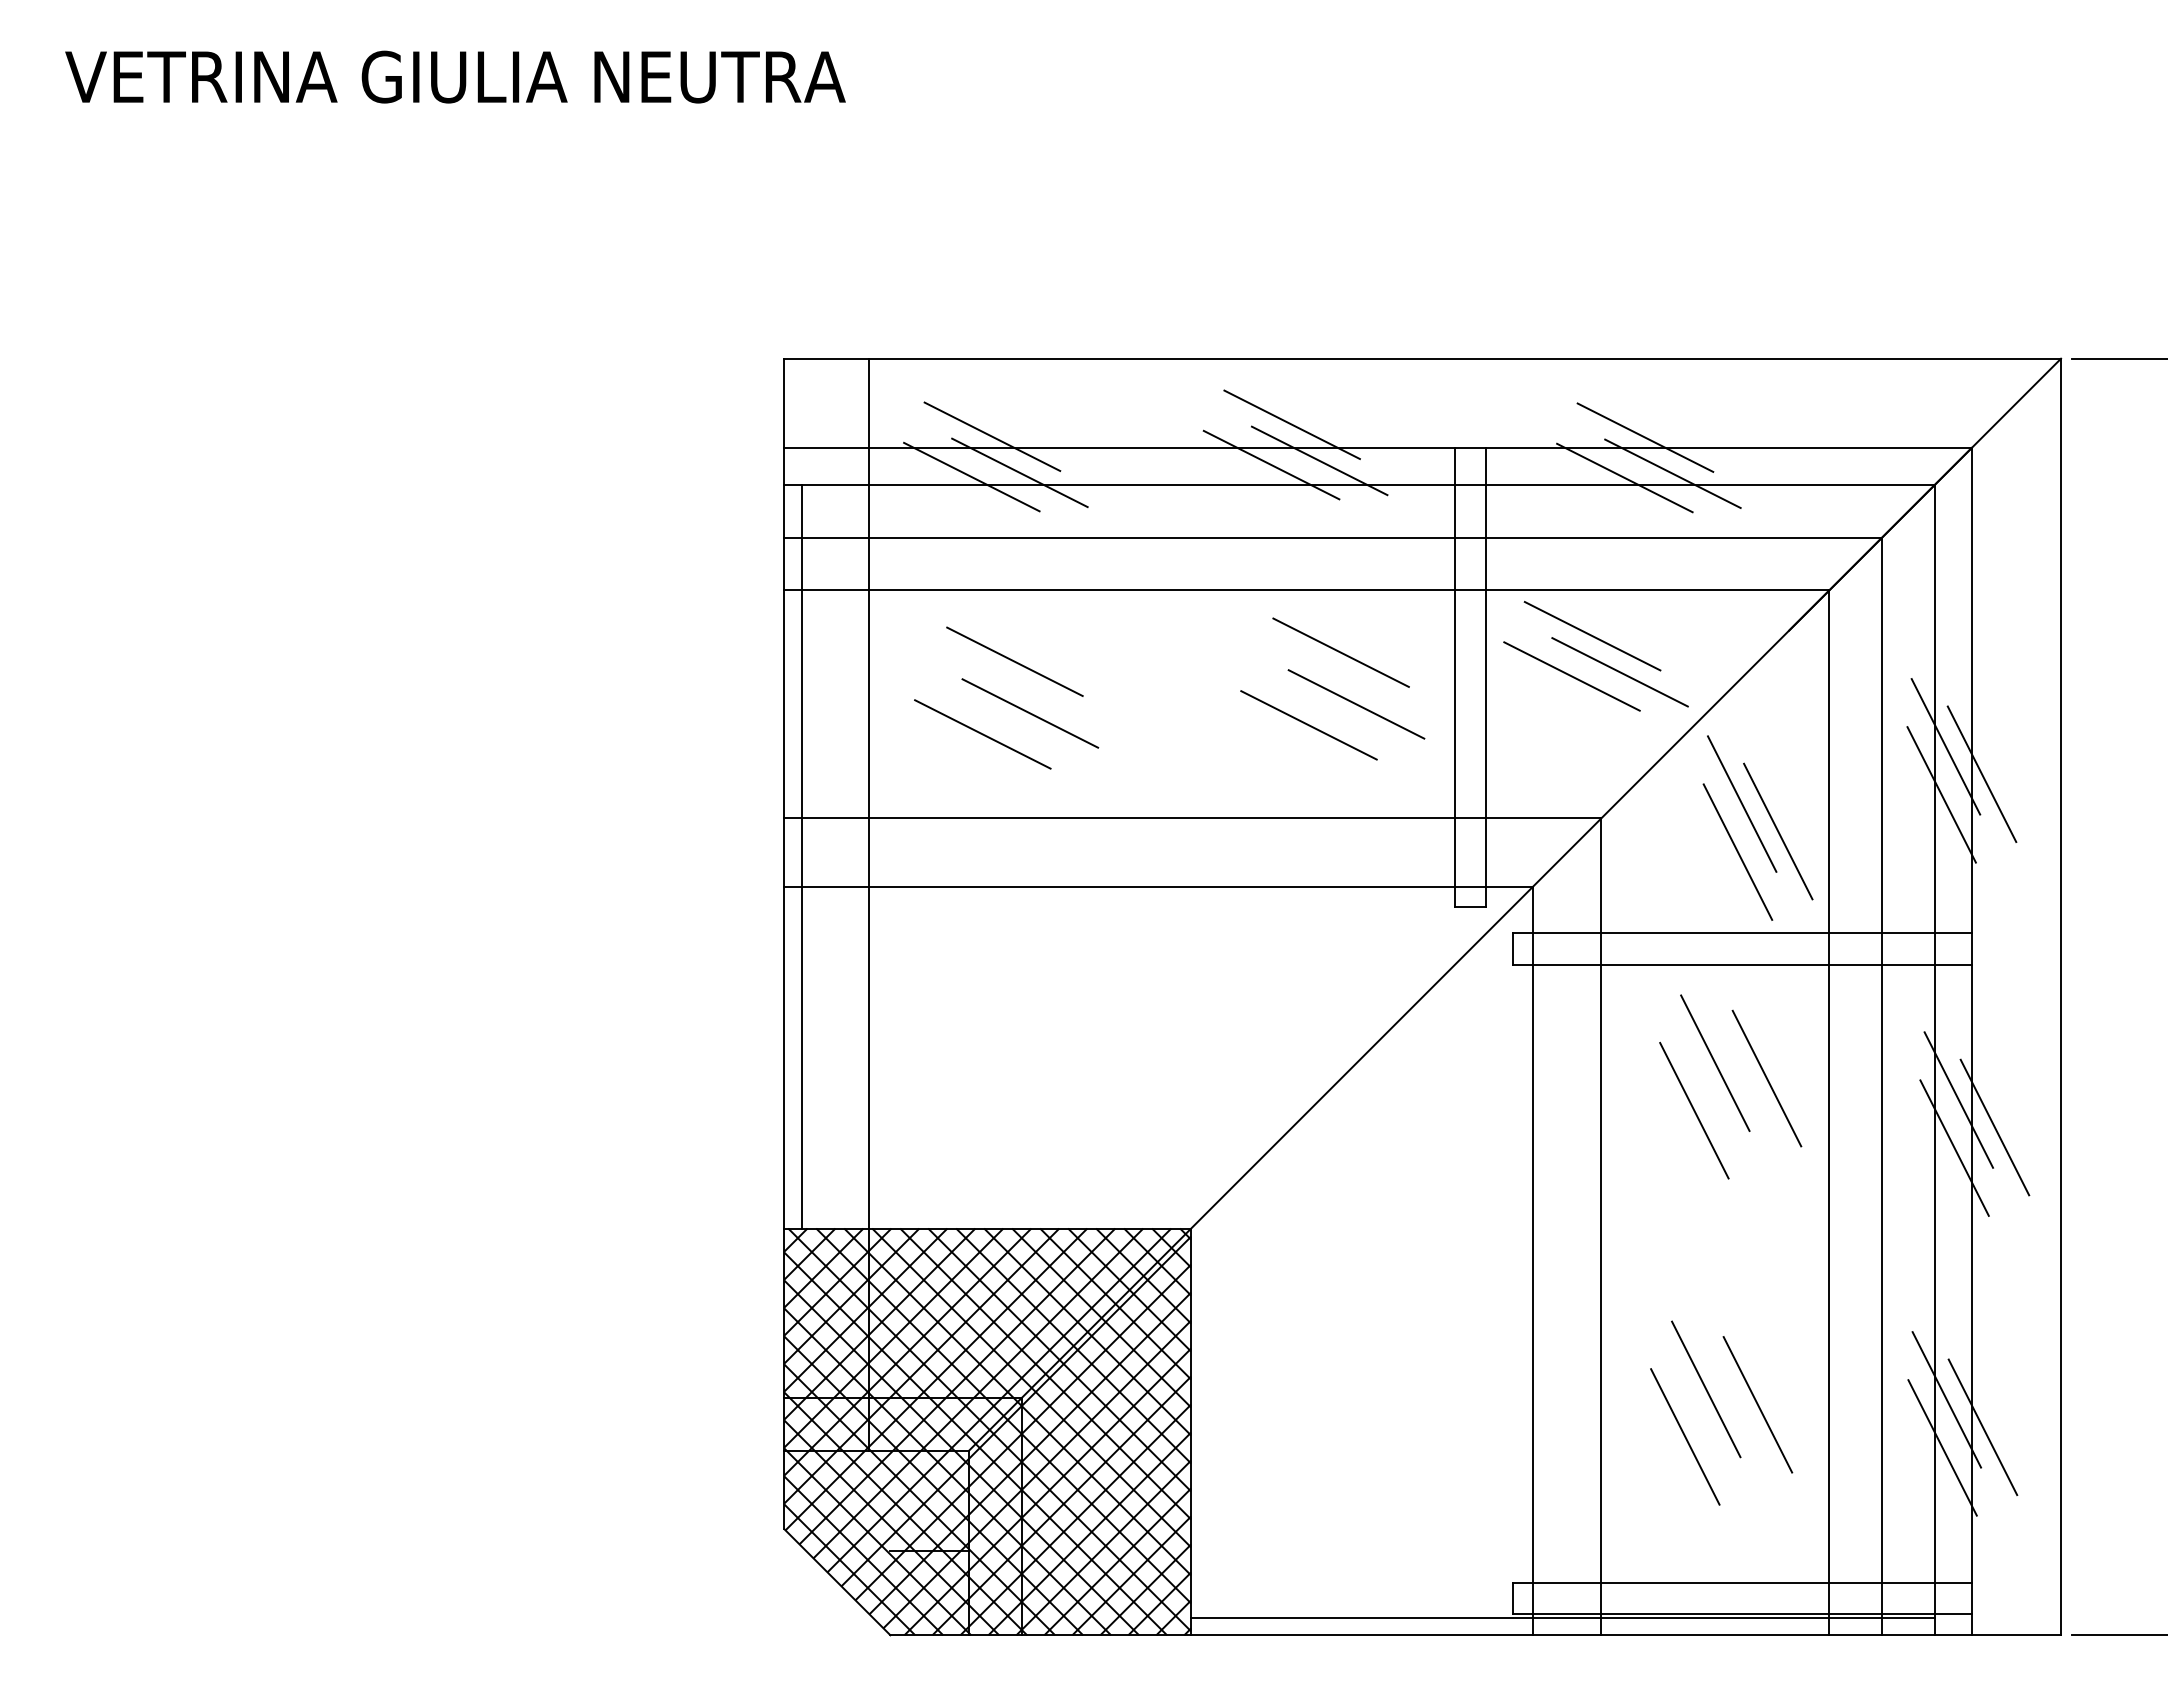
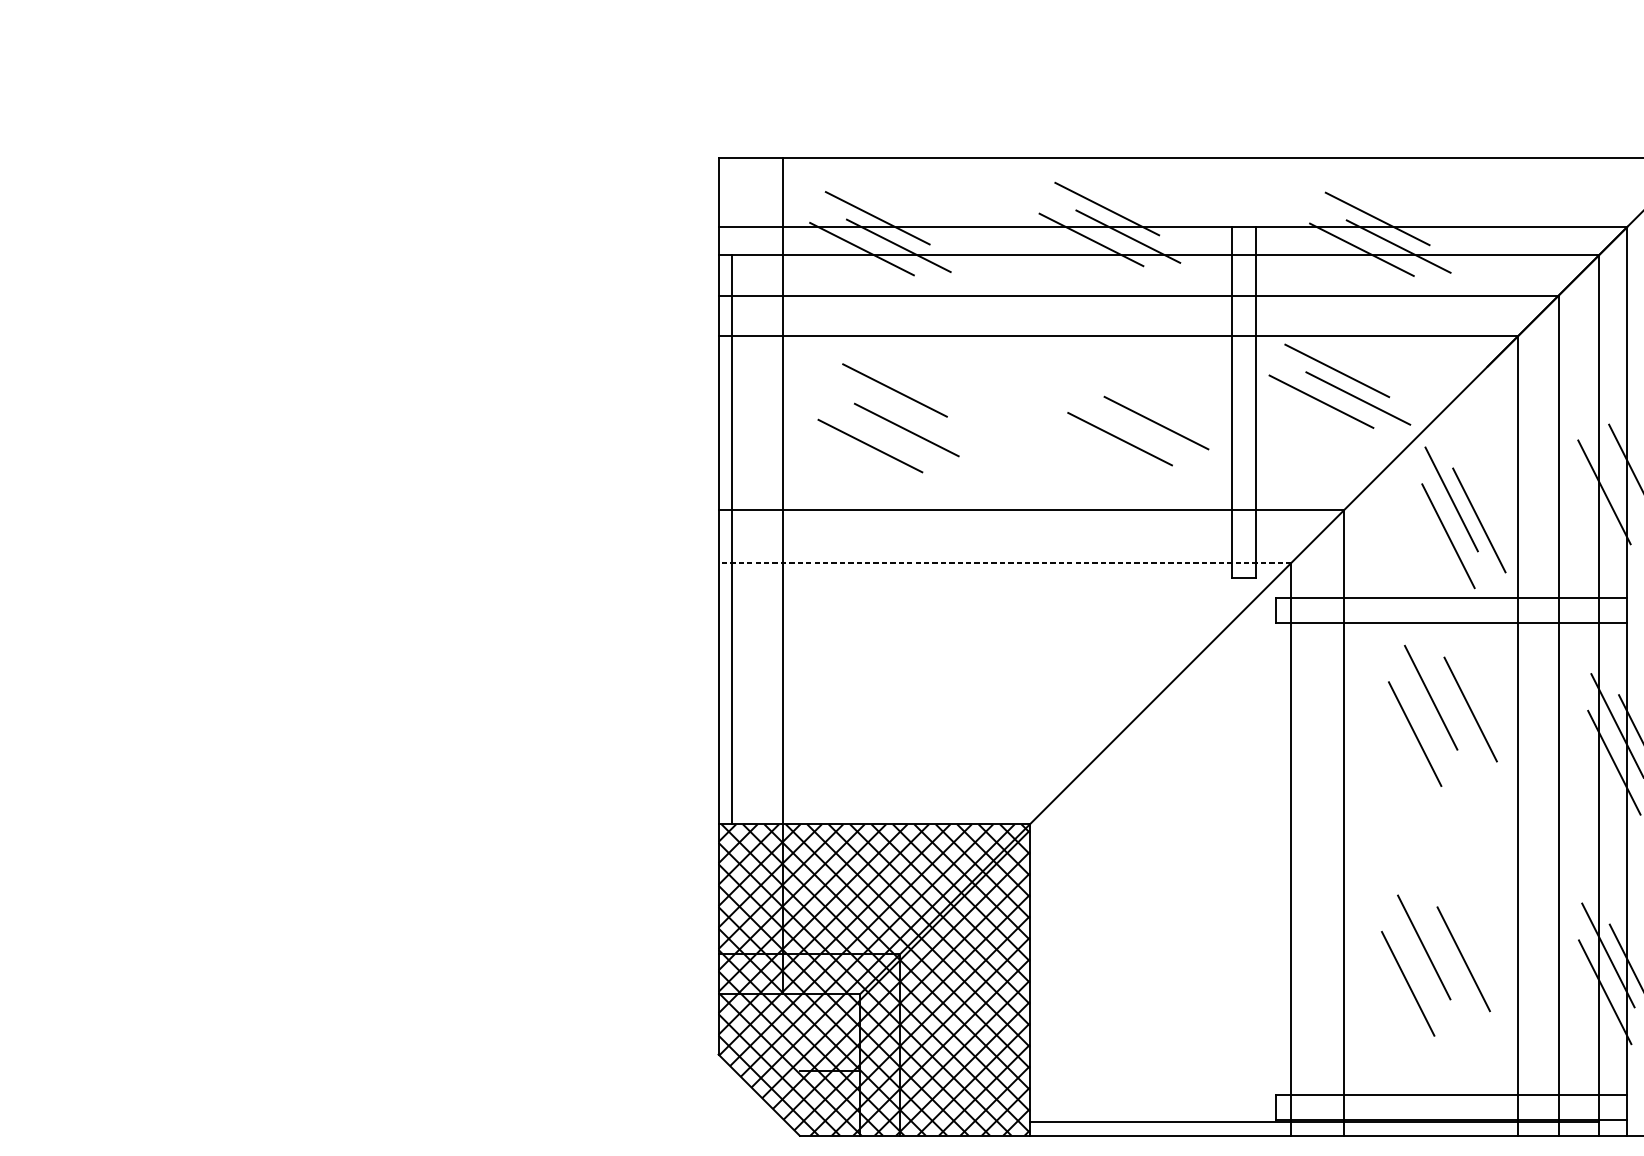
line: (1340, 652) -> (1144, 383), removed
line: (1945, 746) -> (1607, 455), removed
line: (1158, 886) -> (1004, 562), solid -> dashed

